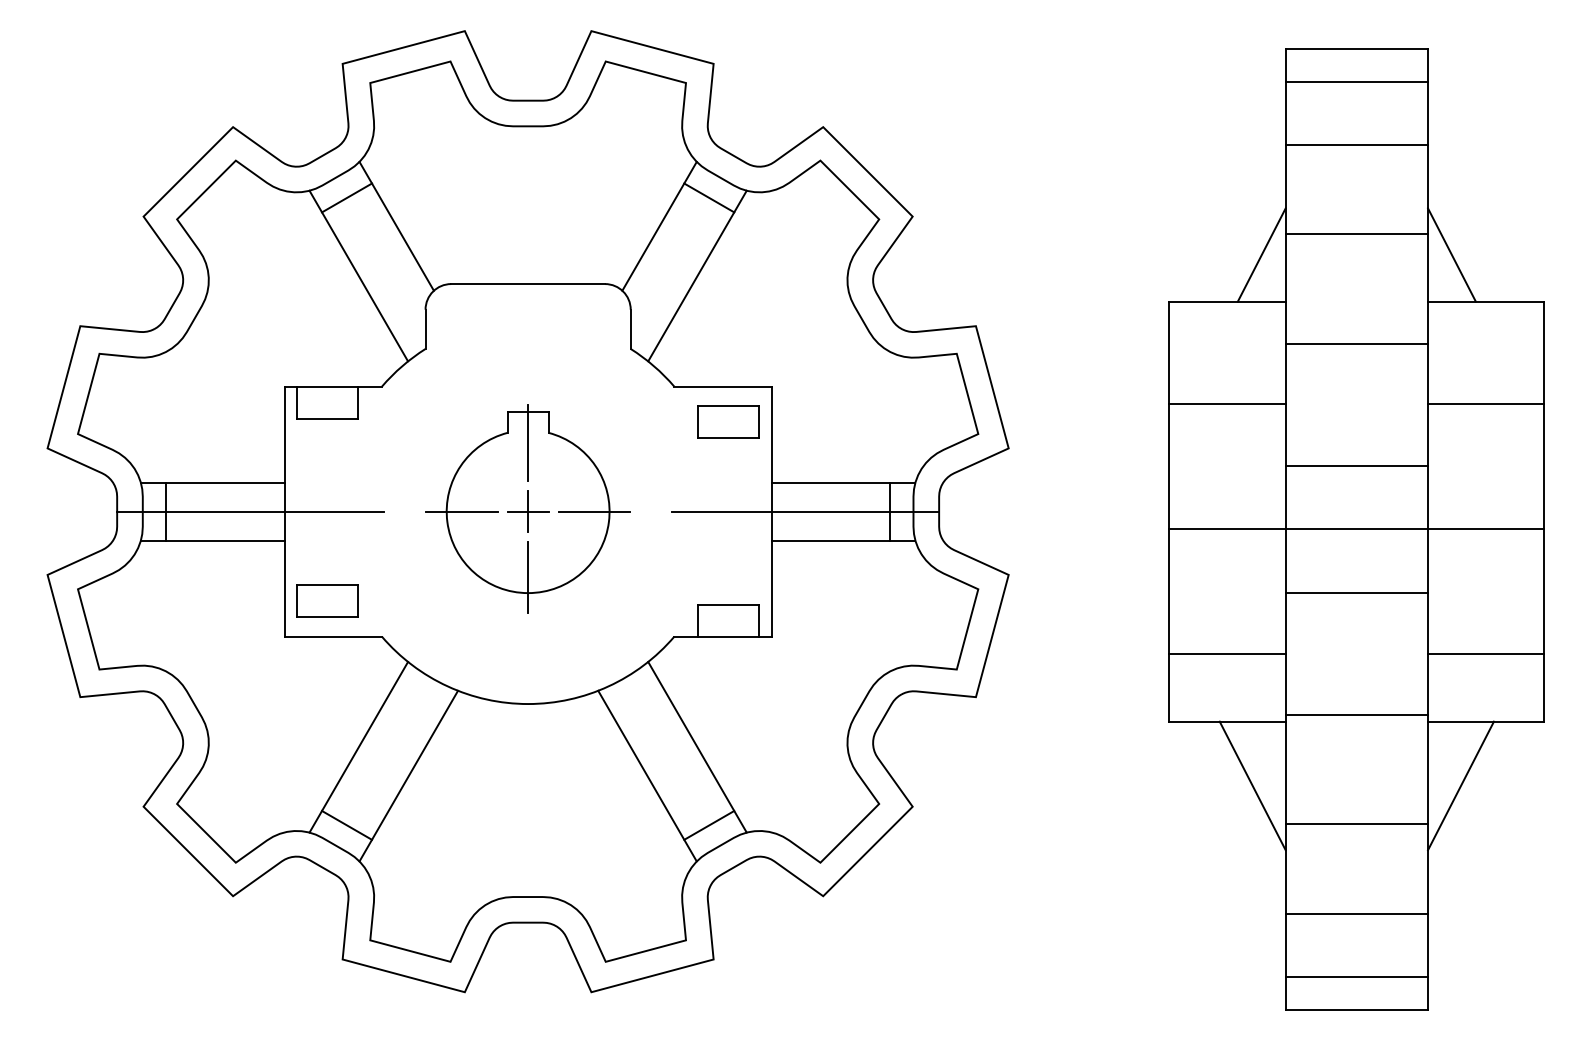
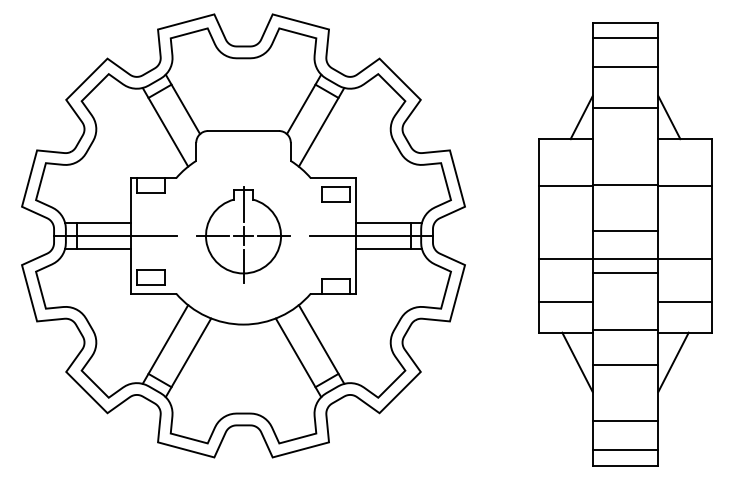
line: (1356, 343) -> (625, 184), moved
line: (1356, 465) -> (625, 230), moved
line: (1356, 530) -> (625, 259), moved
line: (1356, 825) -> (625, 365), moved

